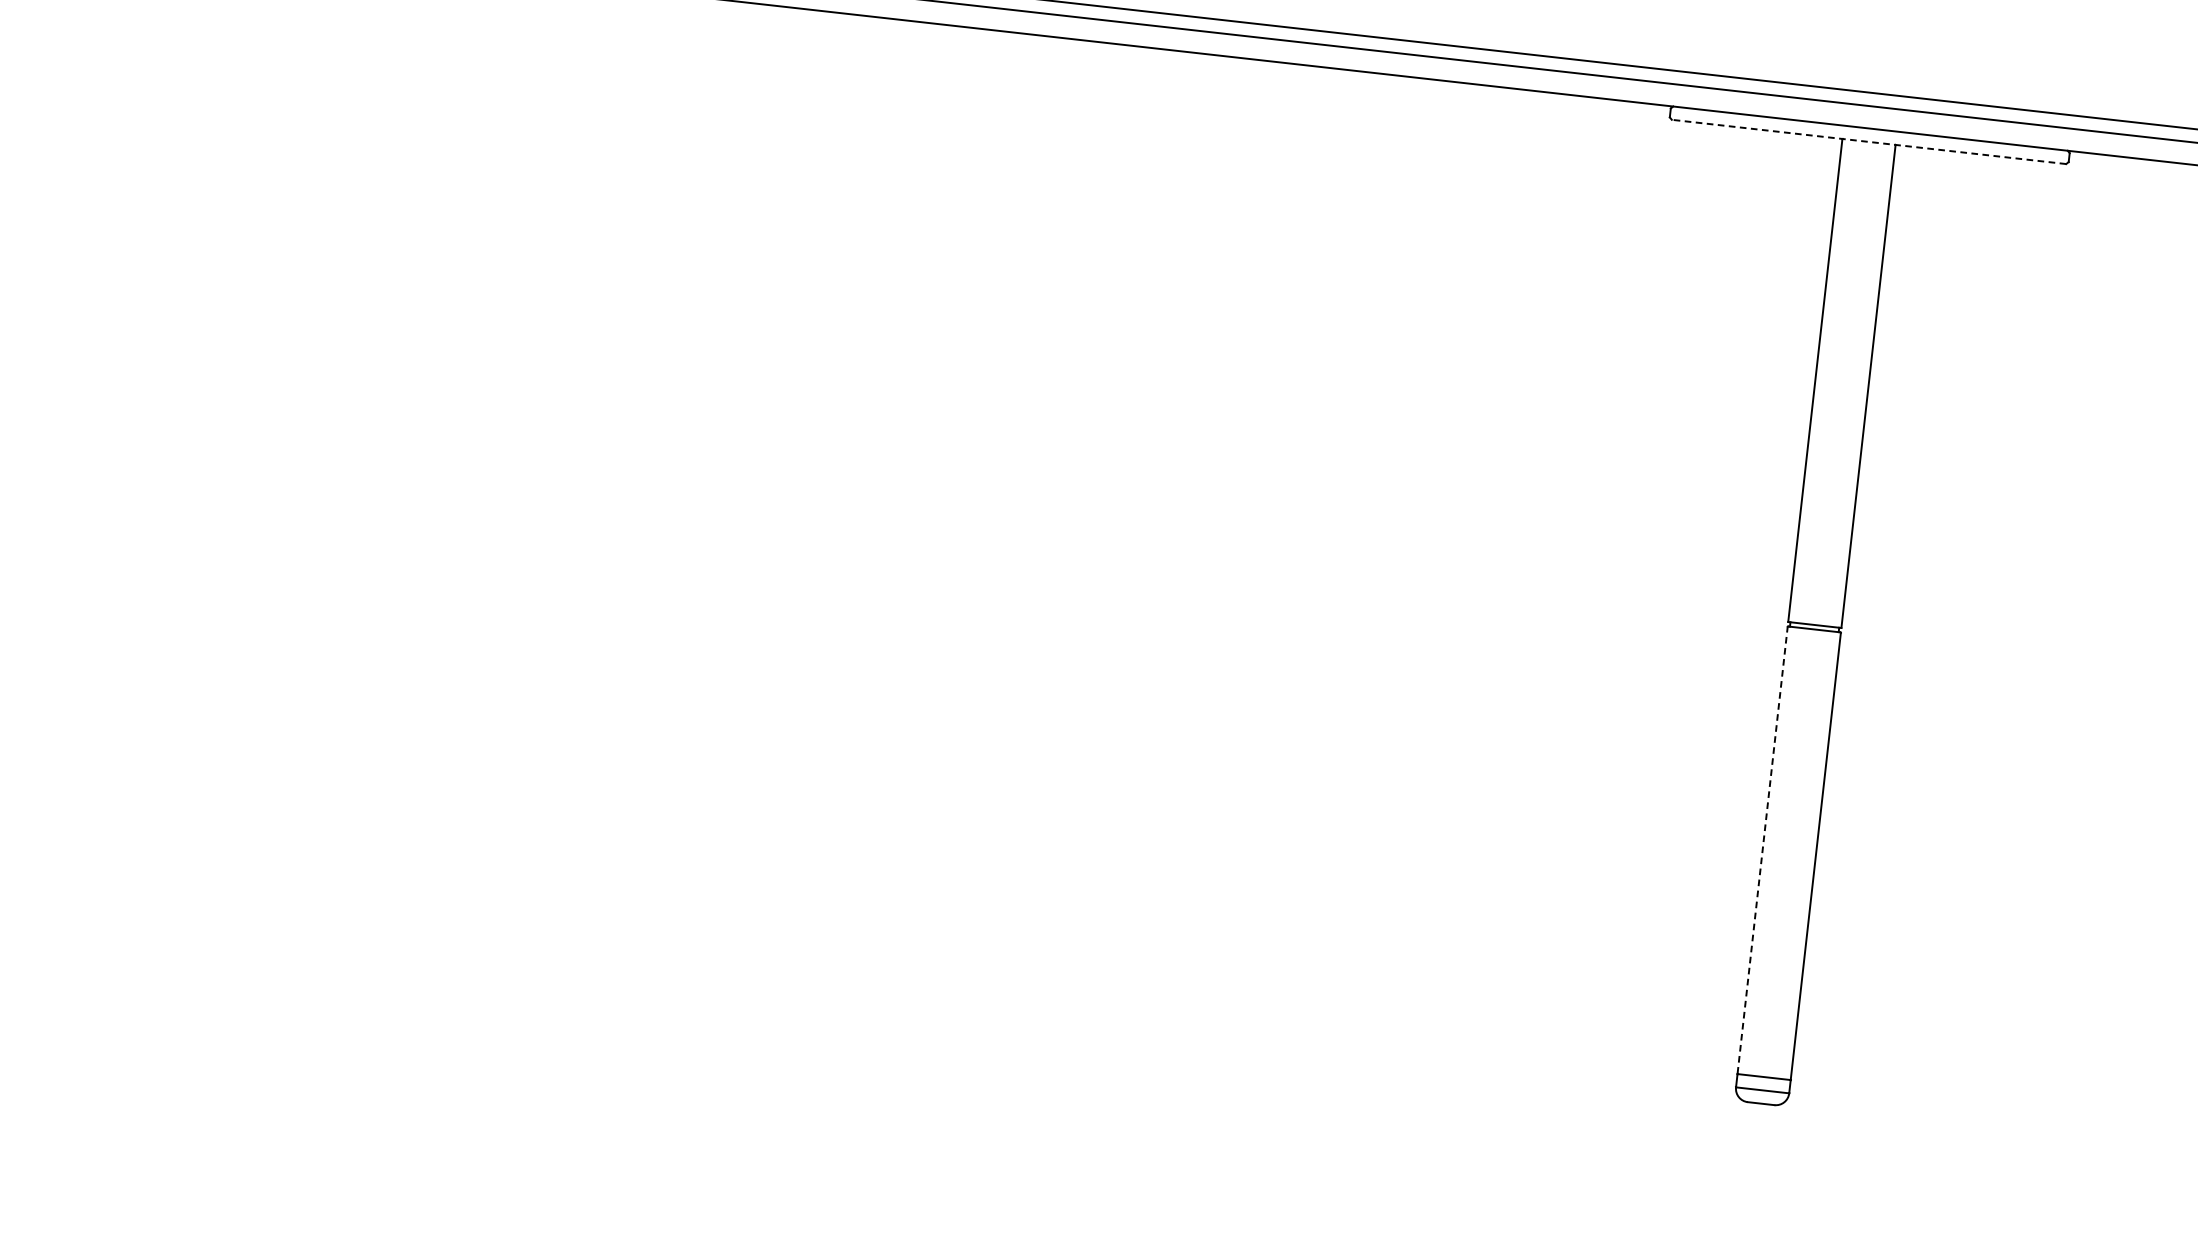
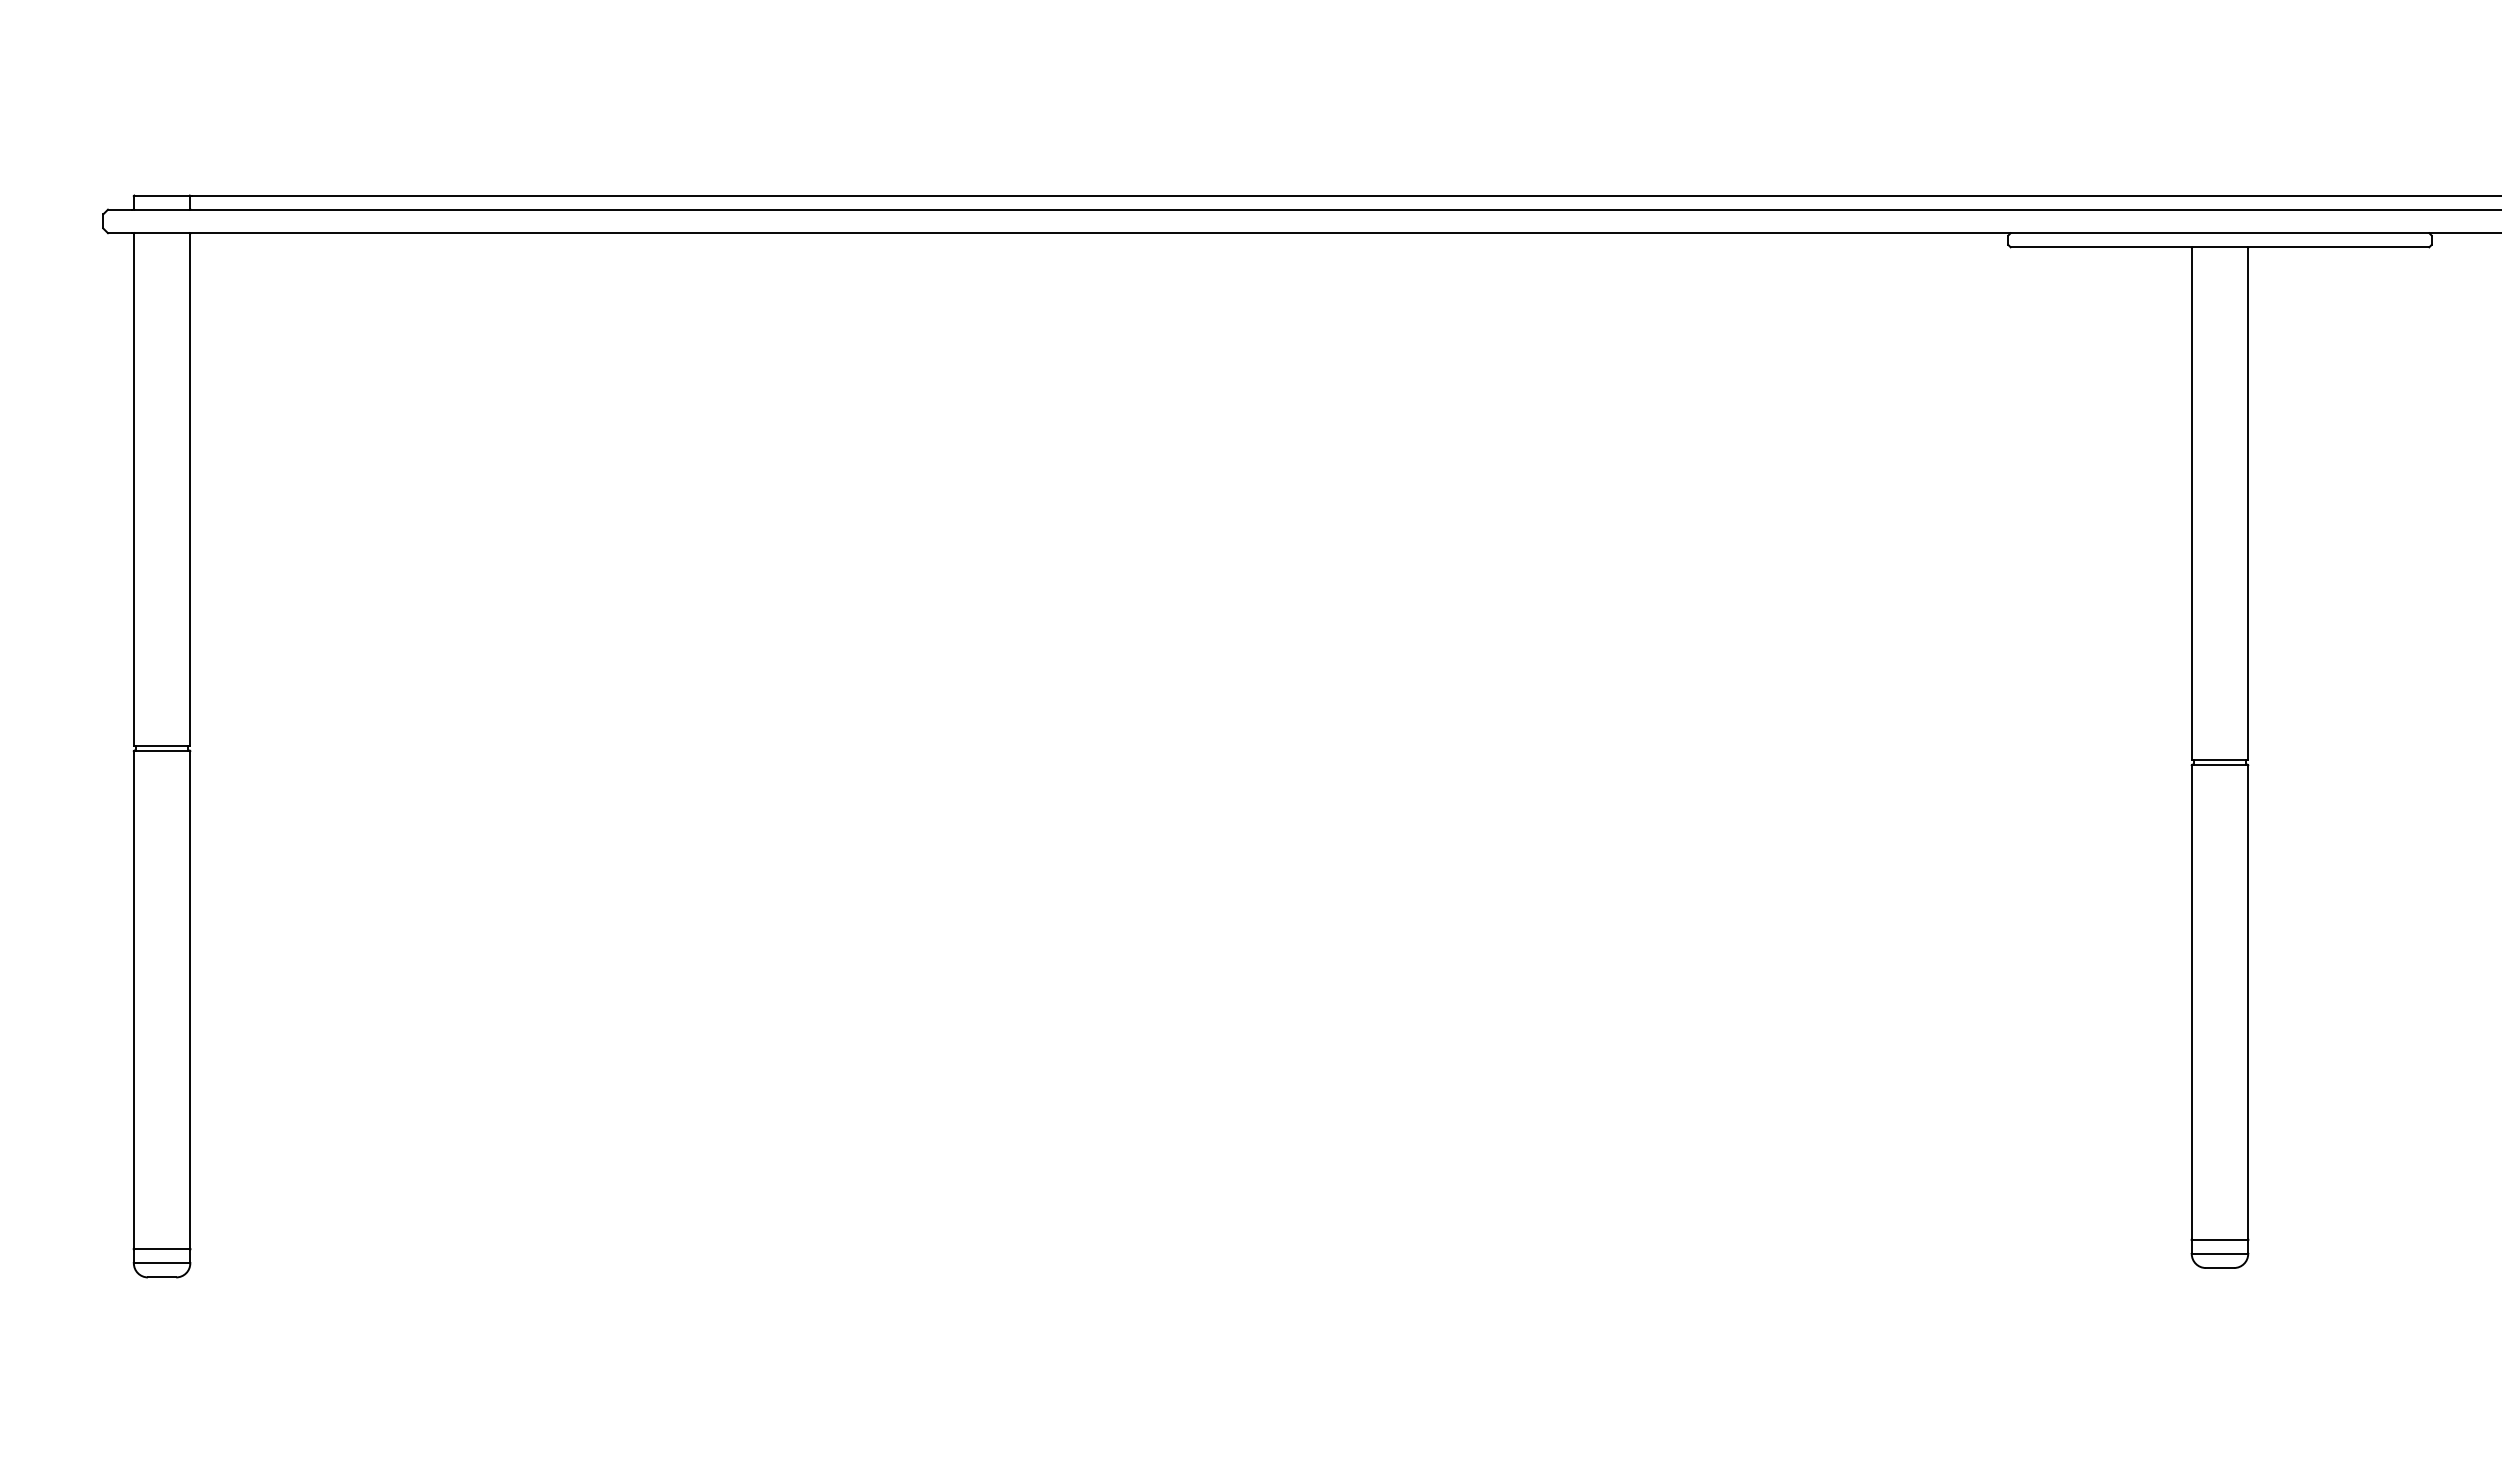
line: (1868, 142) -> (2219, 247), dashed -> solid
line: (1762, 849) -> (2191, 1001), dashed -> solid

